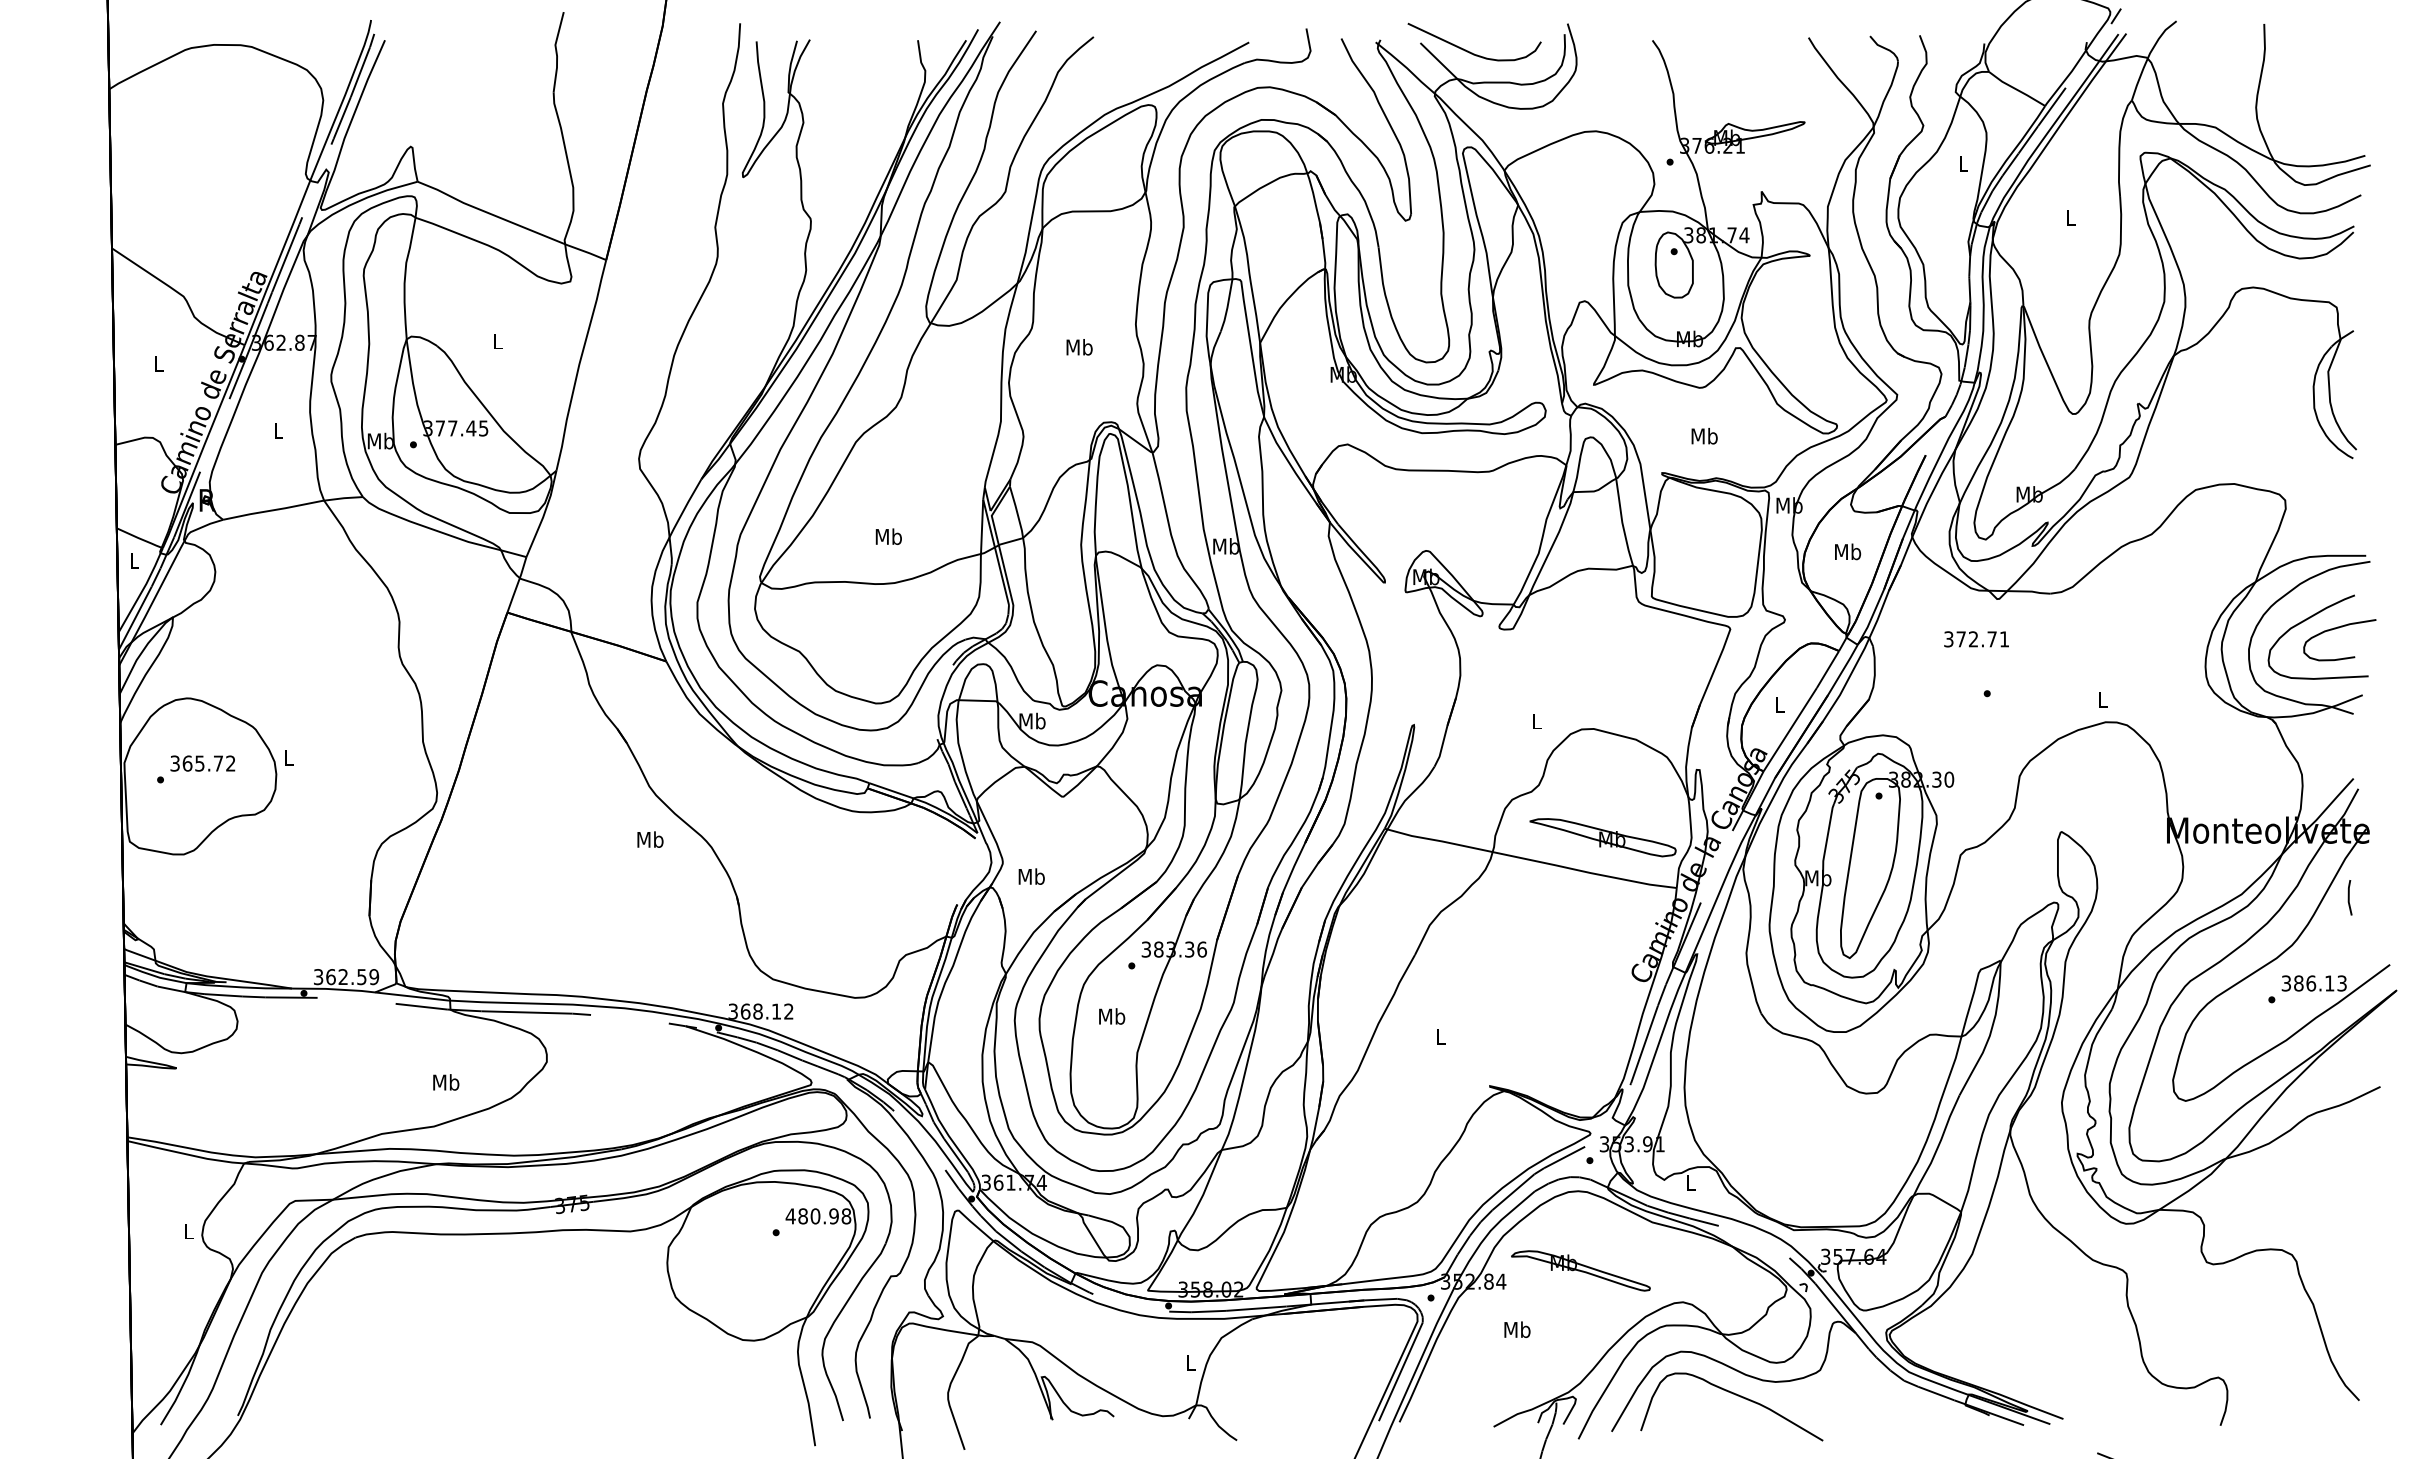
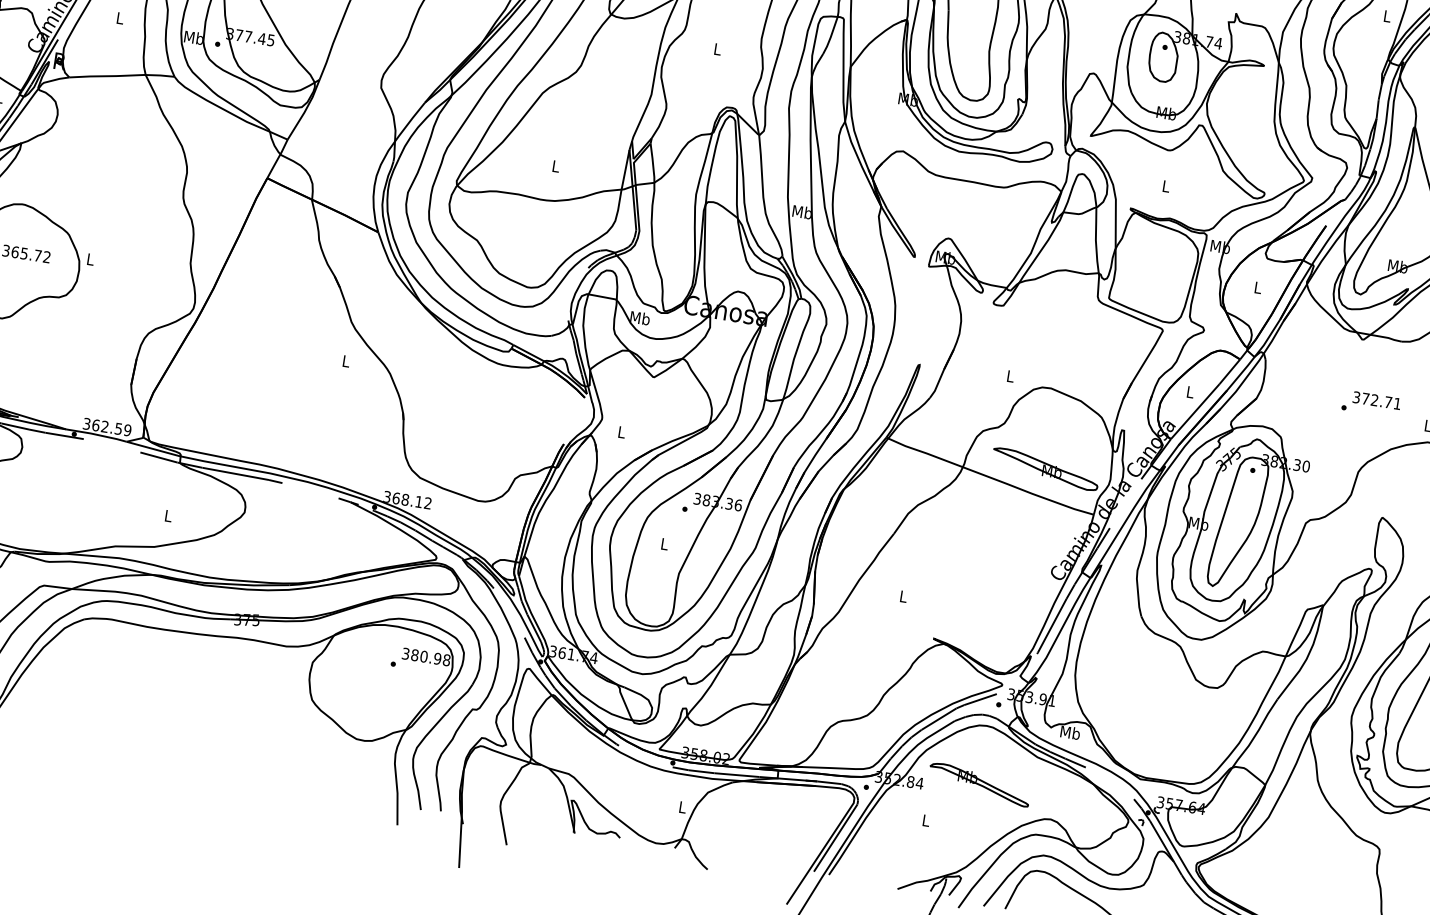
text: (1079, 347) -> (717, 49), Mb -> L
text: (1704, 435) -> (1166, 185), Mb -> L
text: (888, 536) -> (555, 166), Mb -> L
text: (1848, 551) -> (1258, 287), Mb -> L
text: (1976, 639) -> (1376, 400), moved
text: (650, 839) -> (346, 361), Mb -> L
text: (1031, 876) -> (621, 432), Mb -> L
text: (1112, 1016) -> (664, 544), Mb -> L
text: (446, 1082) -> (168, 516), Mb -> L
text: (1691, 1182) -> (1070, 732), L -> Mb
text: (790, 1216) -> (405, 653), 480.98 -> 380.98
text: (1517, 1329) -> (926, 820), Mb -> L

